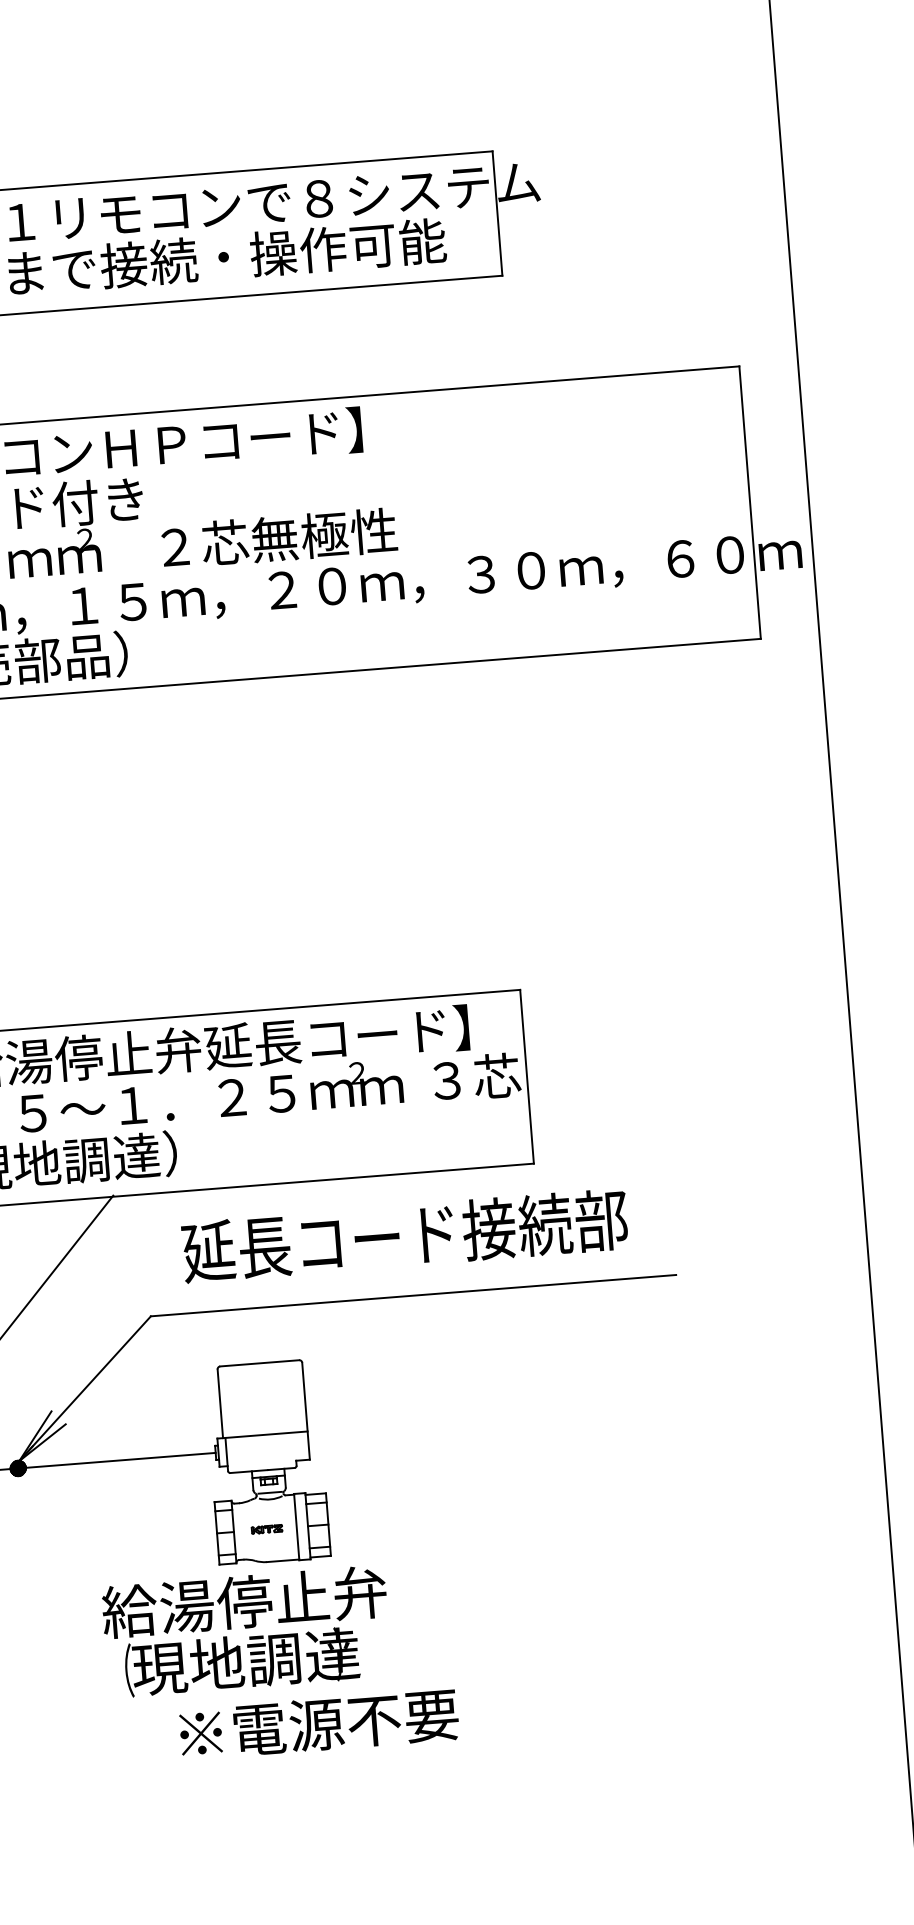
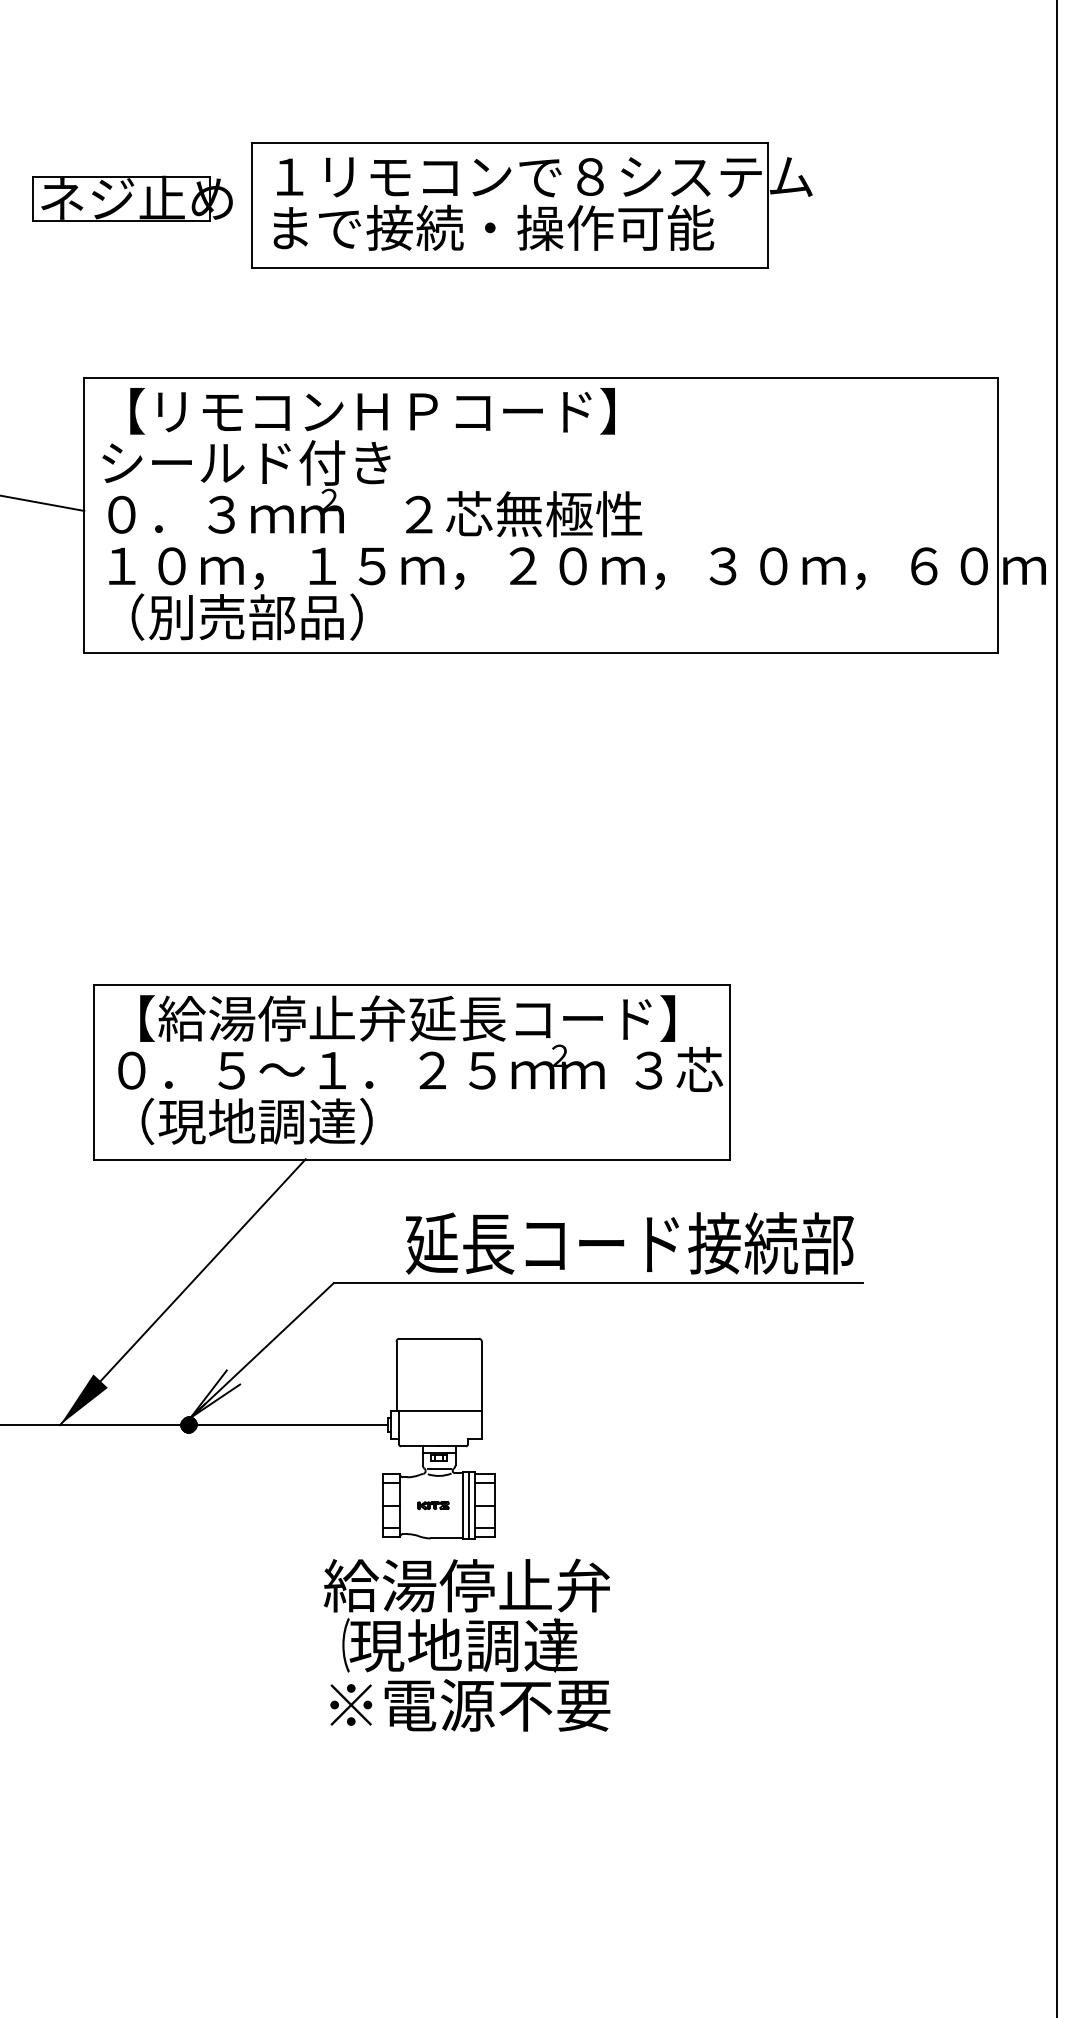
text: (404, 1235) -> (629, 1243), moved
line: (302, 1526) -> (469, 1505), added
text: (246, 1631) -> (466, 1615), moved

